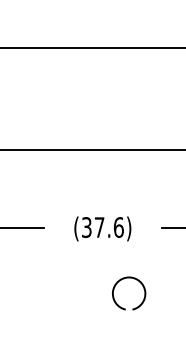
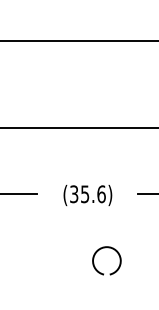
text: (99, 227) -> (85, 194), (37.6) -> (35.6)
arc: (143, 289) -> (119, 257), moved

